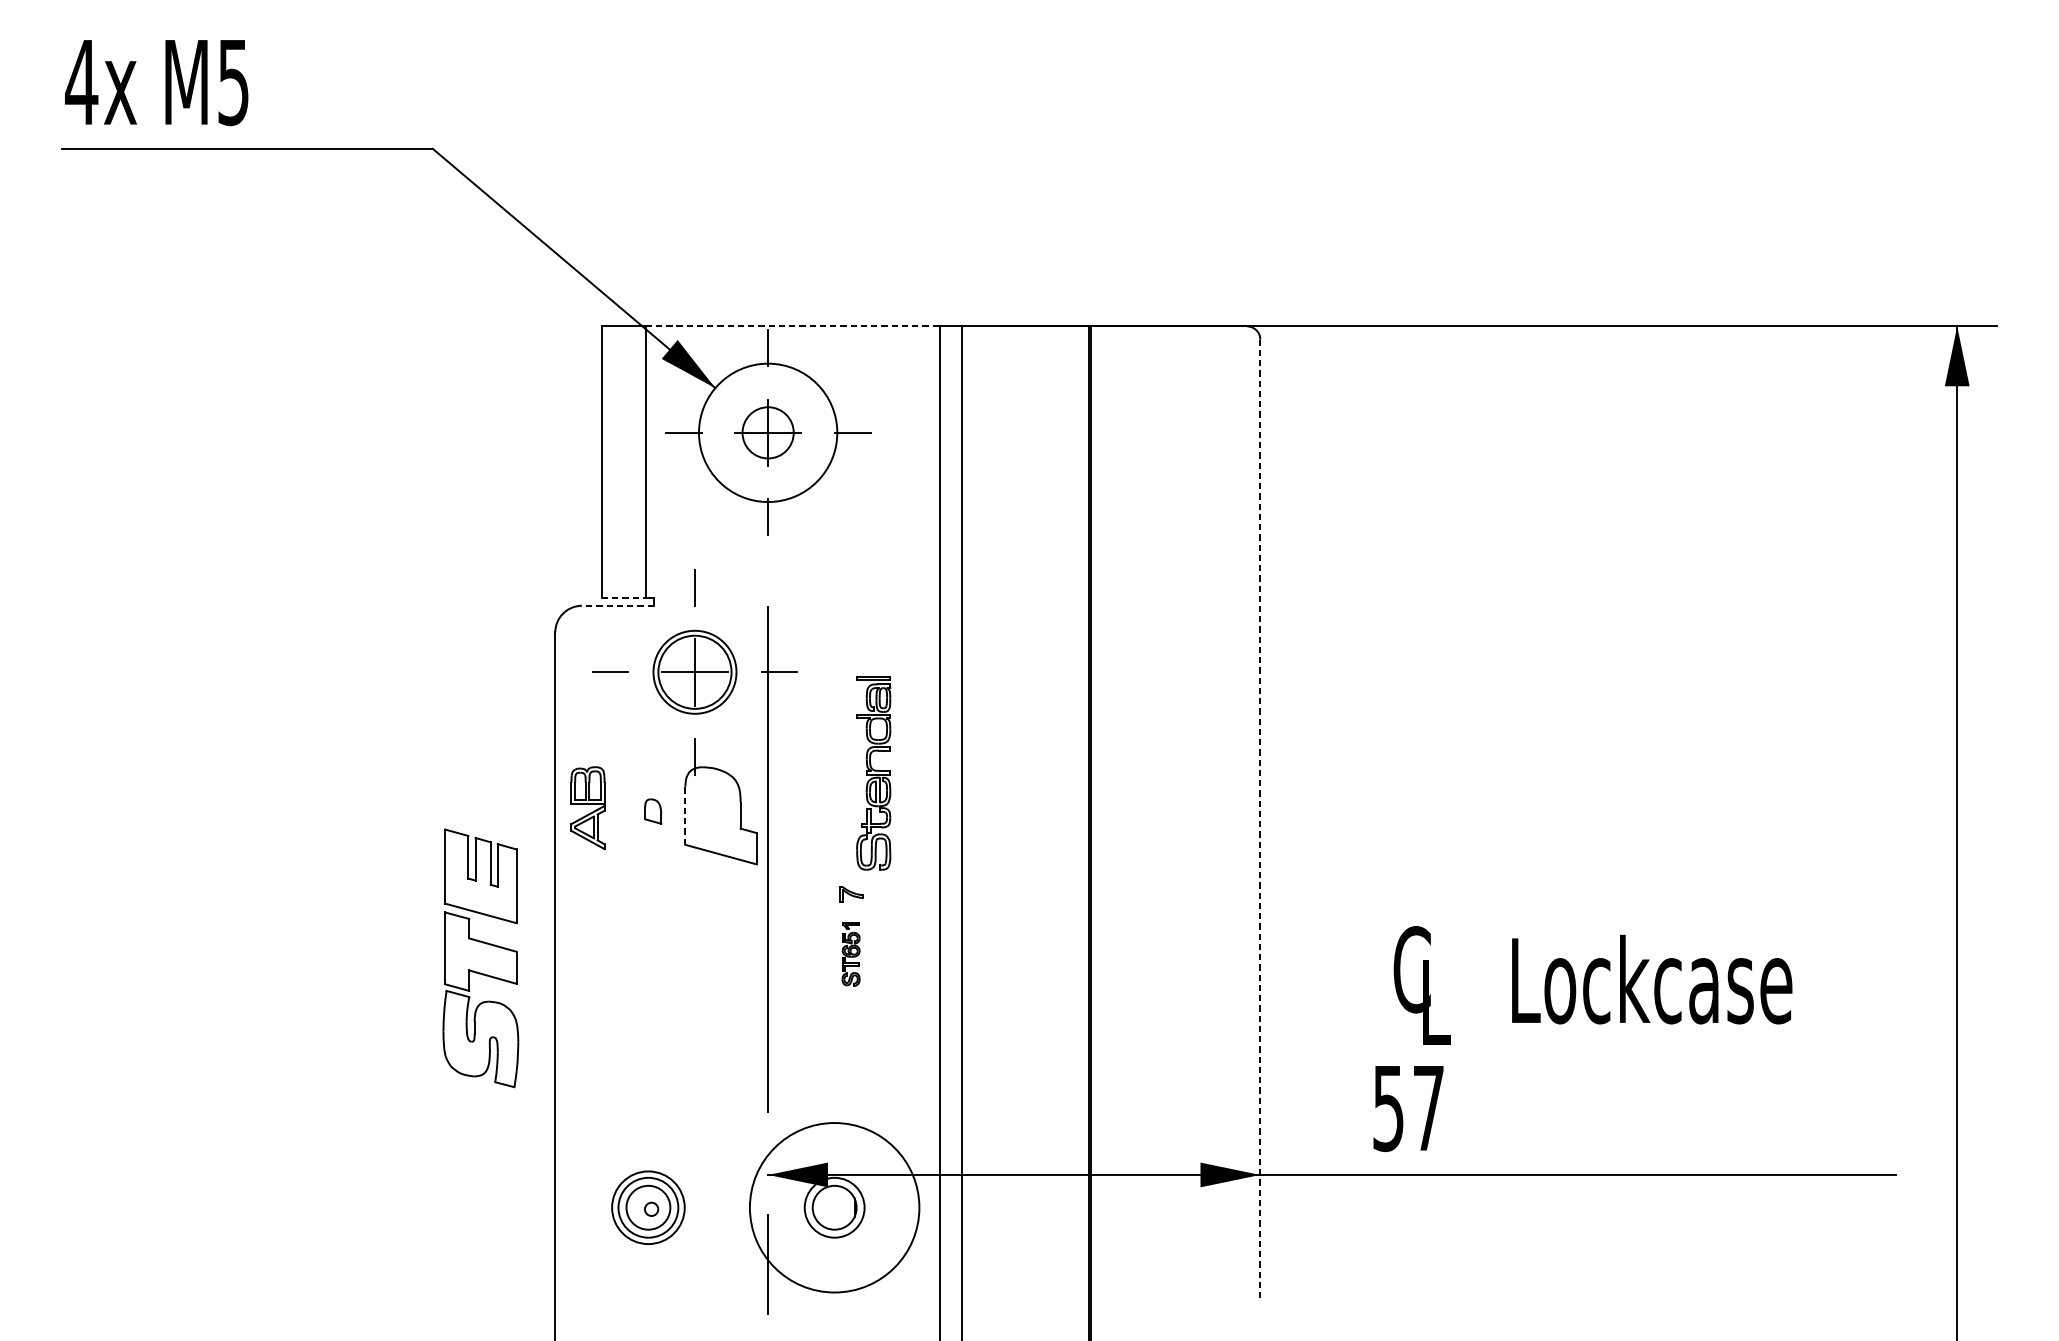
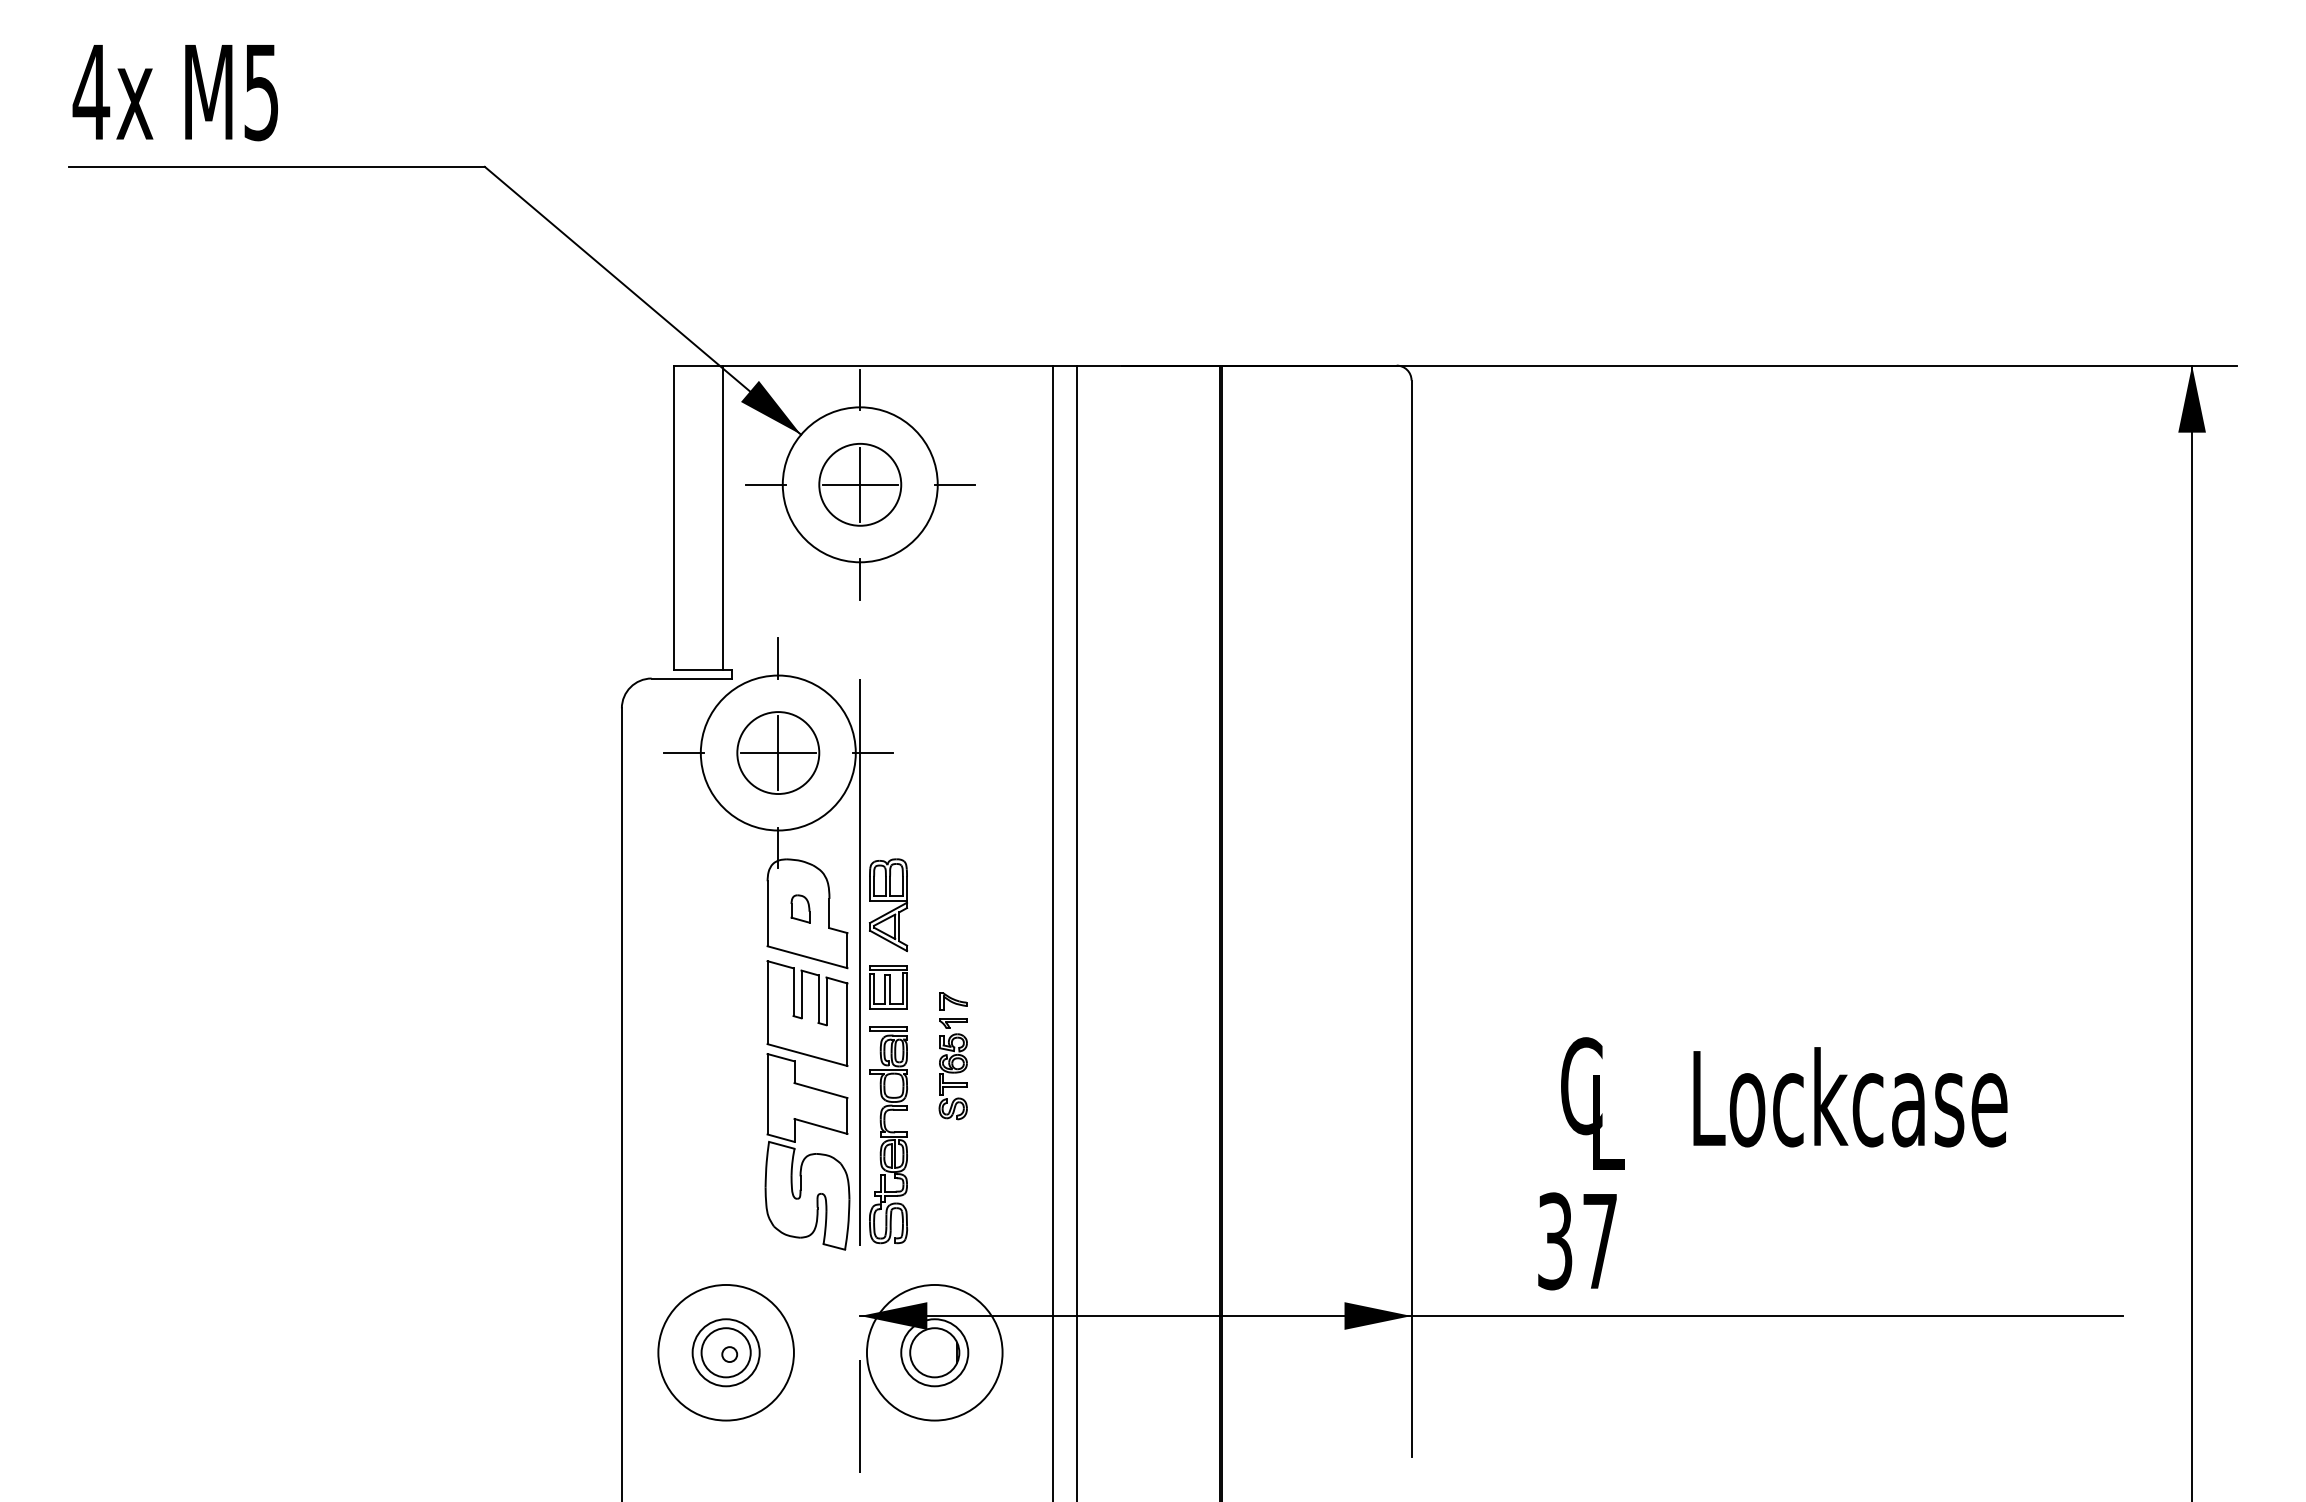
line: (792, 326) -> (887, 365), dashed -> solid
circle: (768, 432) -> (860, 484), size x1.43
line: (623, 597) -> (698, 669), dashed -> solid
line: (617, 605) -> (691, 678), dashed -> solid
circle: (694, 671) -> (777, 752), size x1.67
part: (873, 773) -> (888, 1135), moved
part: (588, 808) -> (888, 905), moved
part: (653, 811) -> (800, 908), moved
line: (685, 815) -> (767, 913), dashed -> solid
line: (1260, 820) -> (1411, 919), dashed -> solid
part: (793, 881) -> (888, 987), added
part: (850, 954) -> (952, 1069), size x1.43
part: (480, 958) -> (807, 1105), moved
text: (1388, 1108) -> (1555, 1241), 57 -> 37
circle: (647, 1207) -> (725, 1352), size x1.67
circle: (834, 1207) -> (934, 1352), size x0.71

